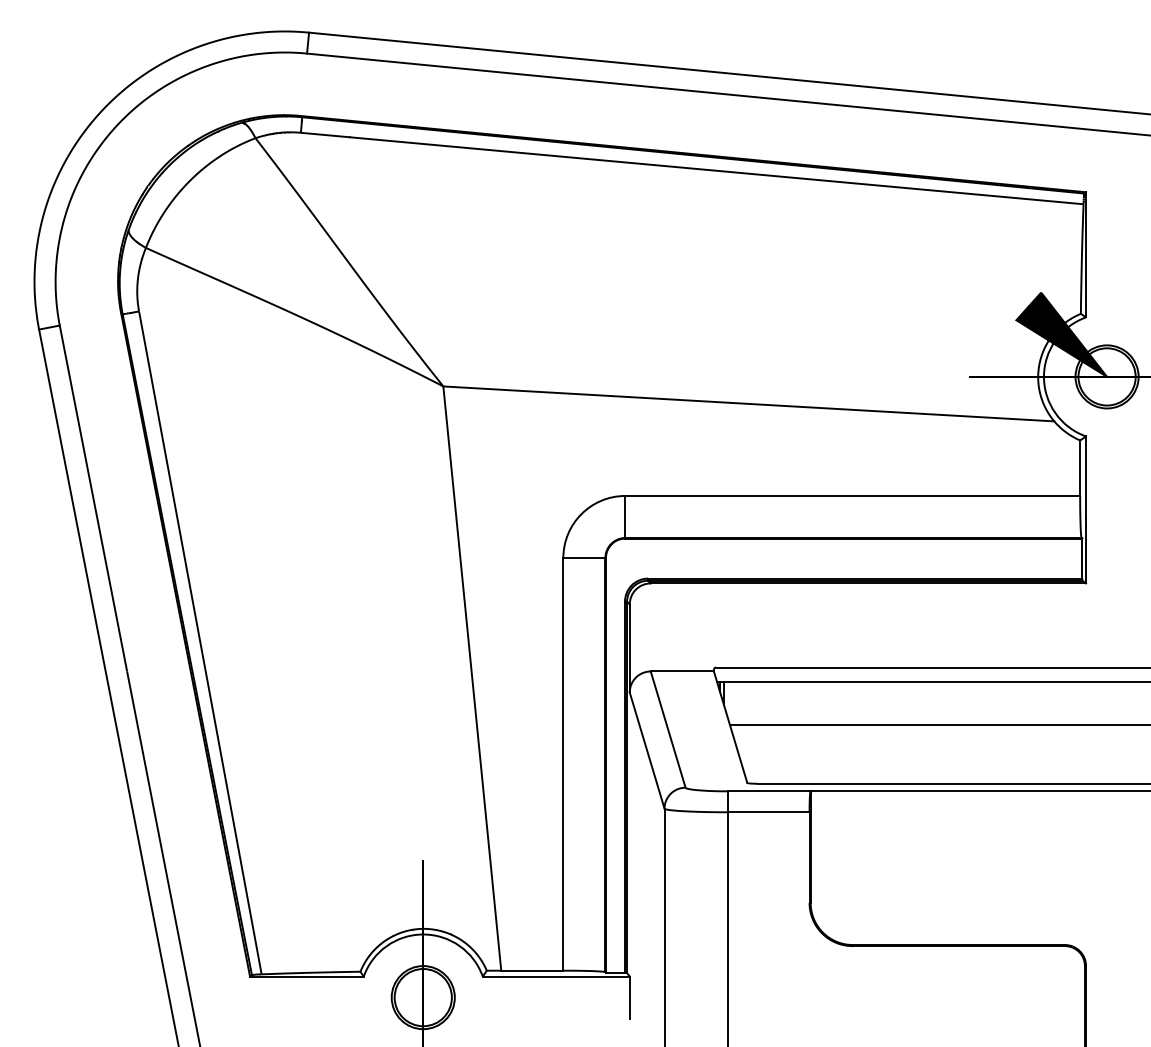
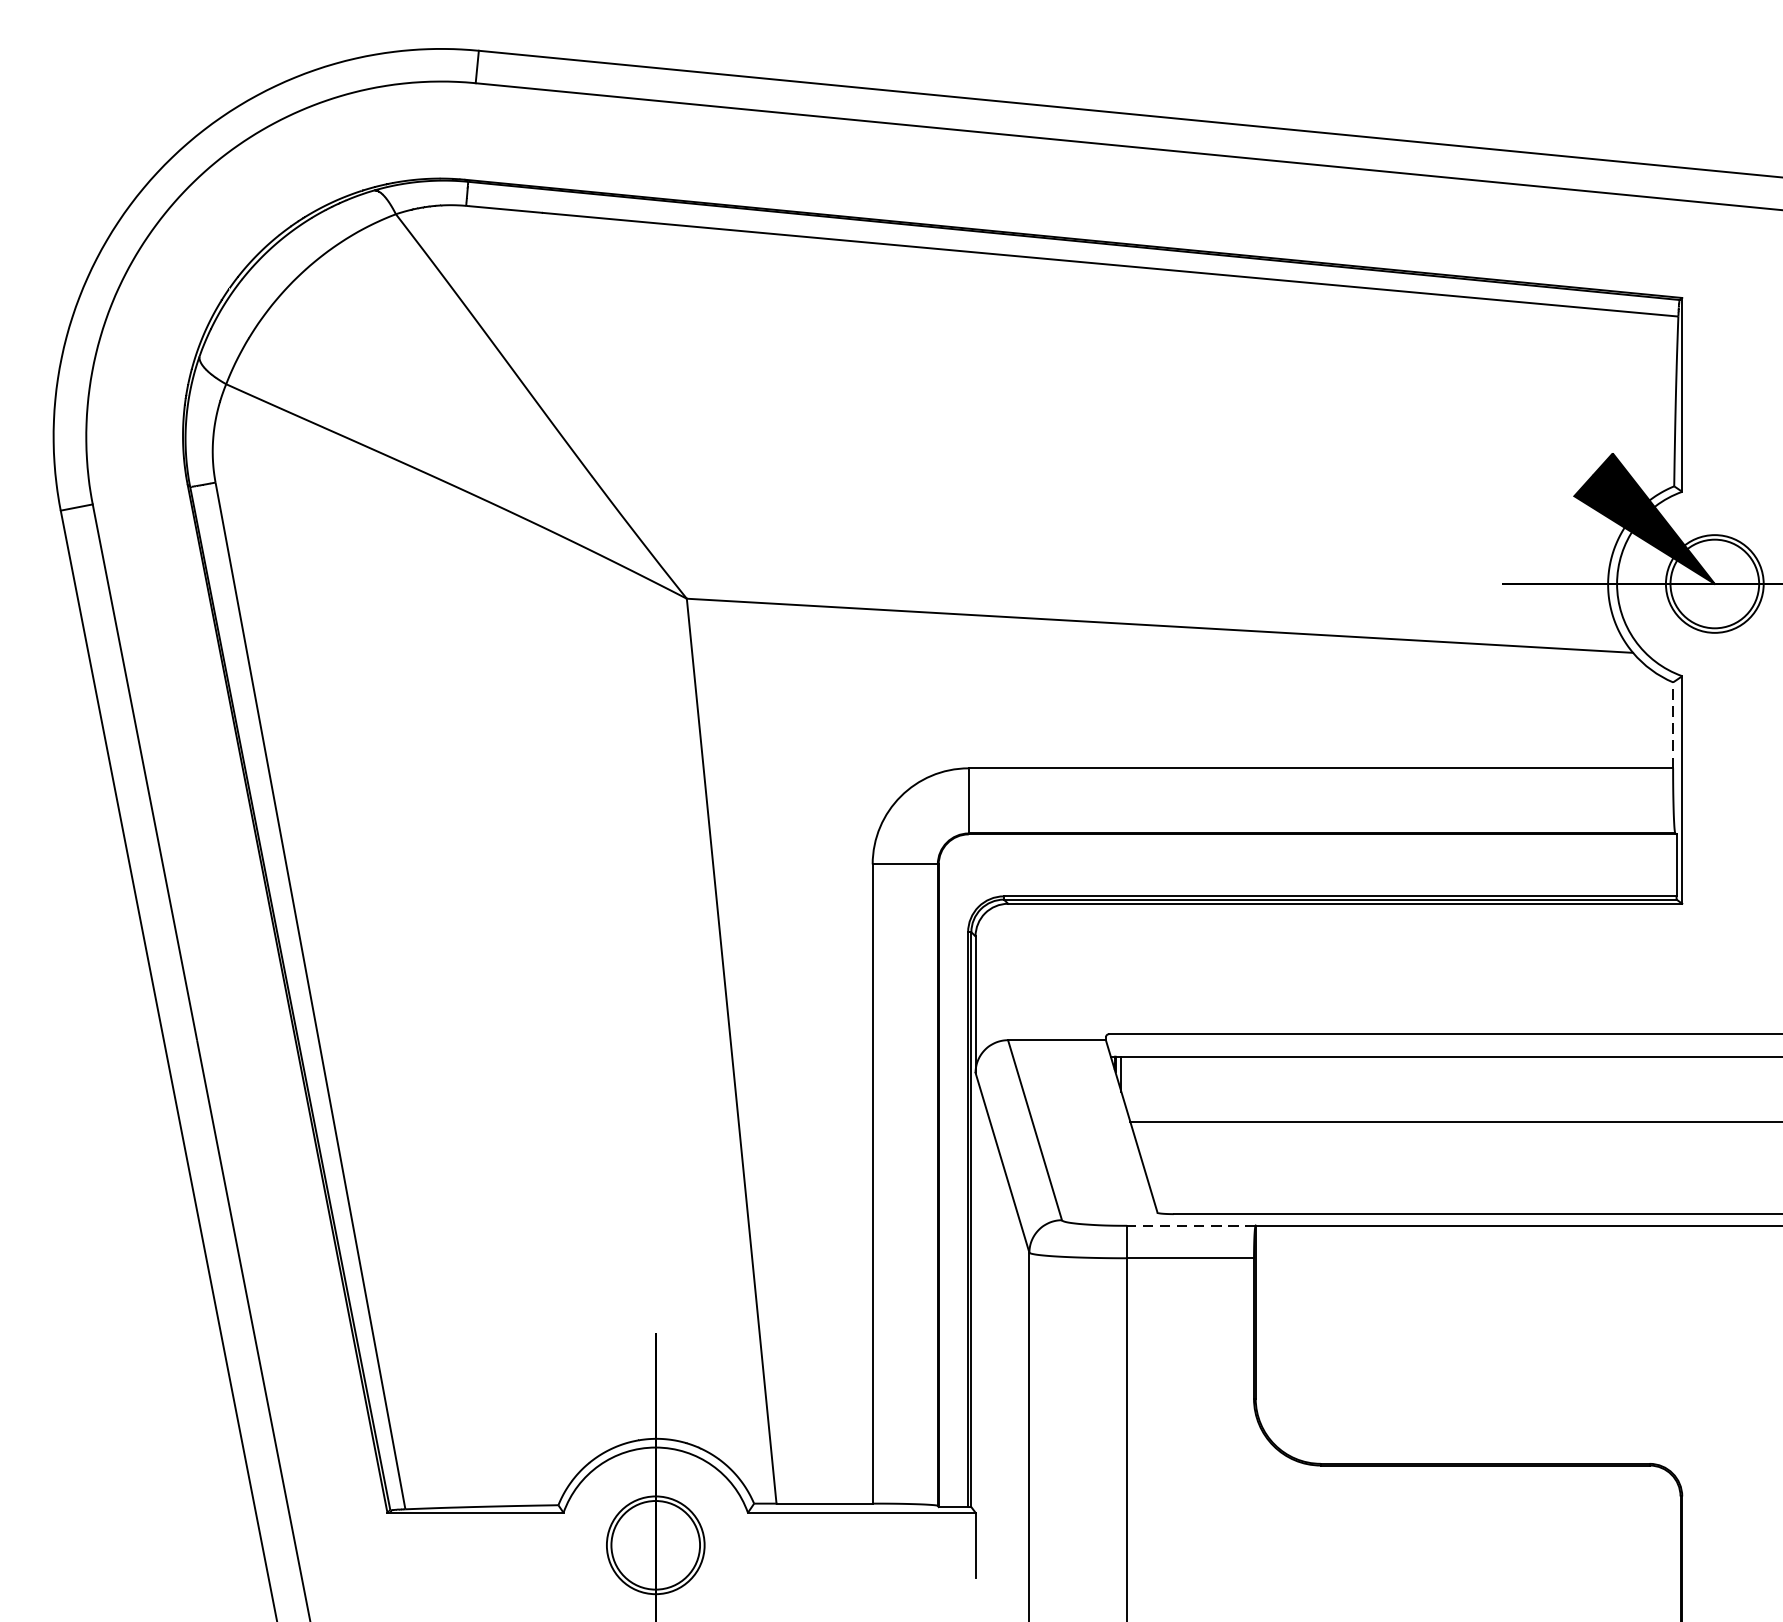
line: (1080, 468) -> (1673, 725), solid -> dashed
line: (768, 791) -> (1190, 1226), solid -> dashed

